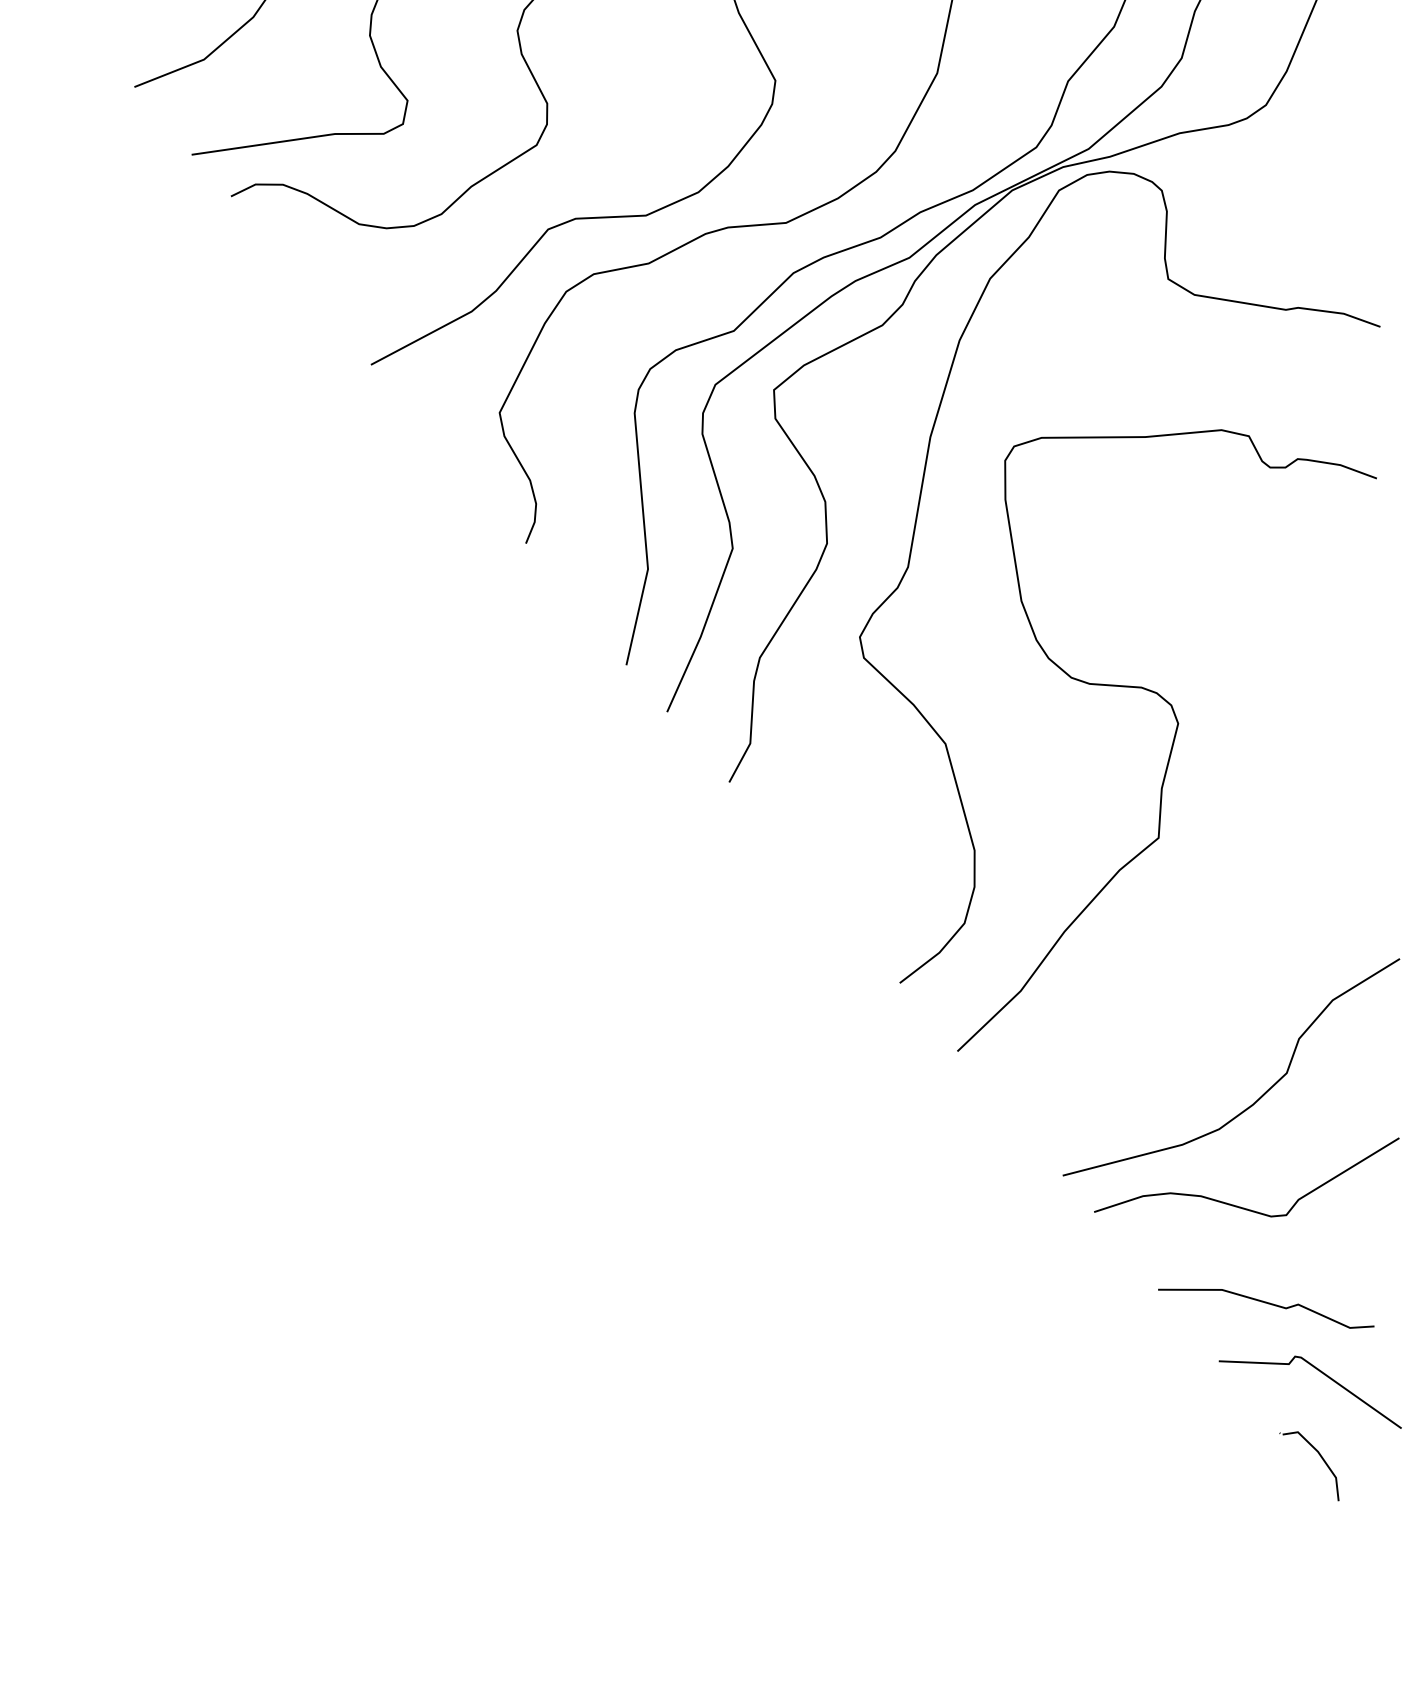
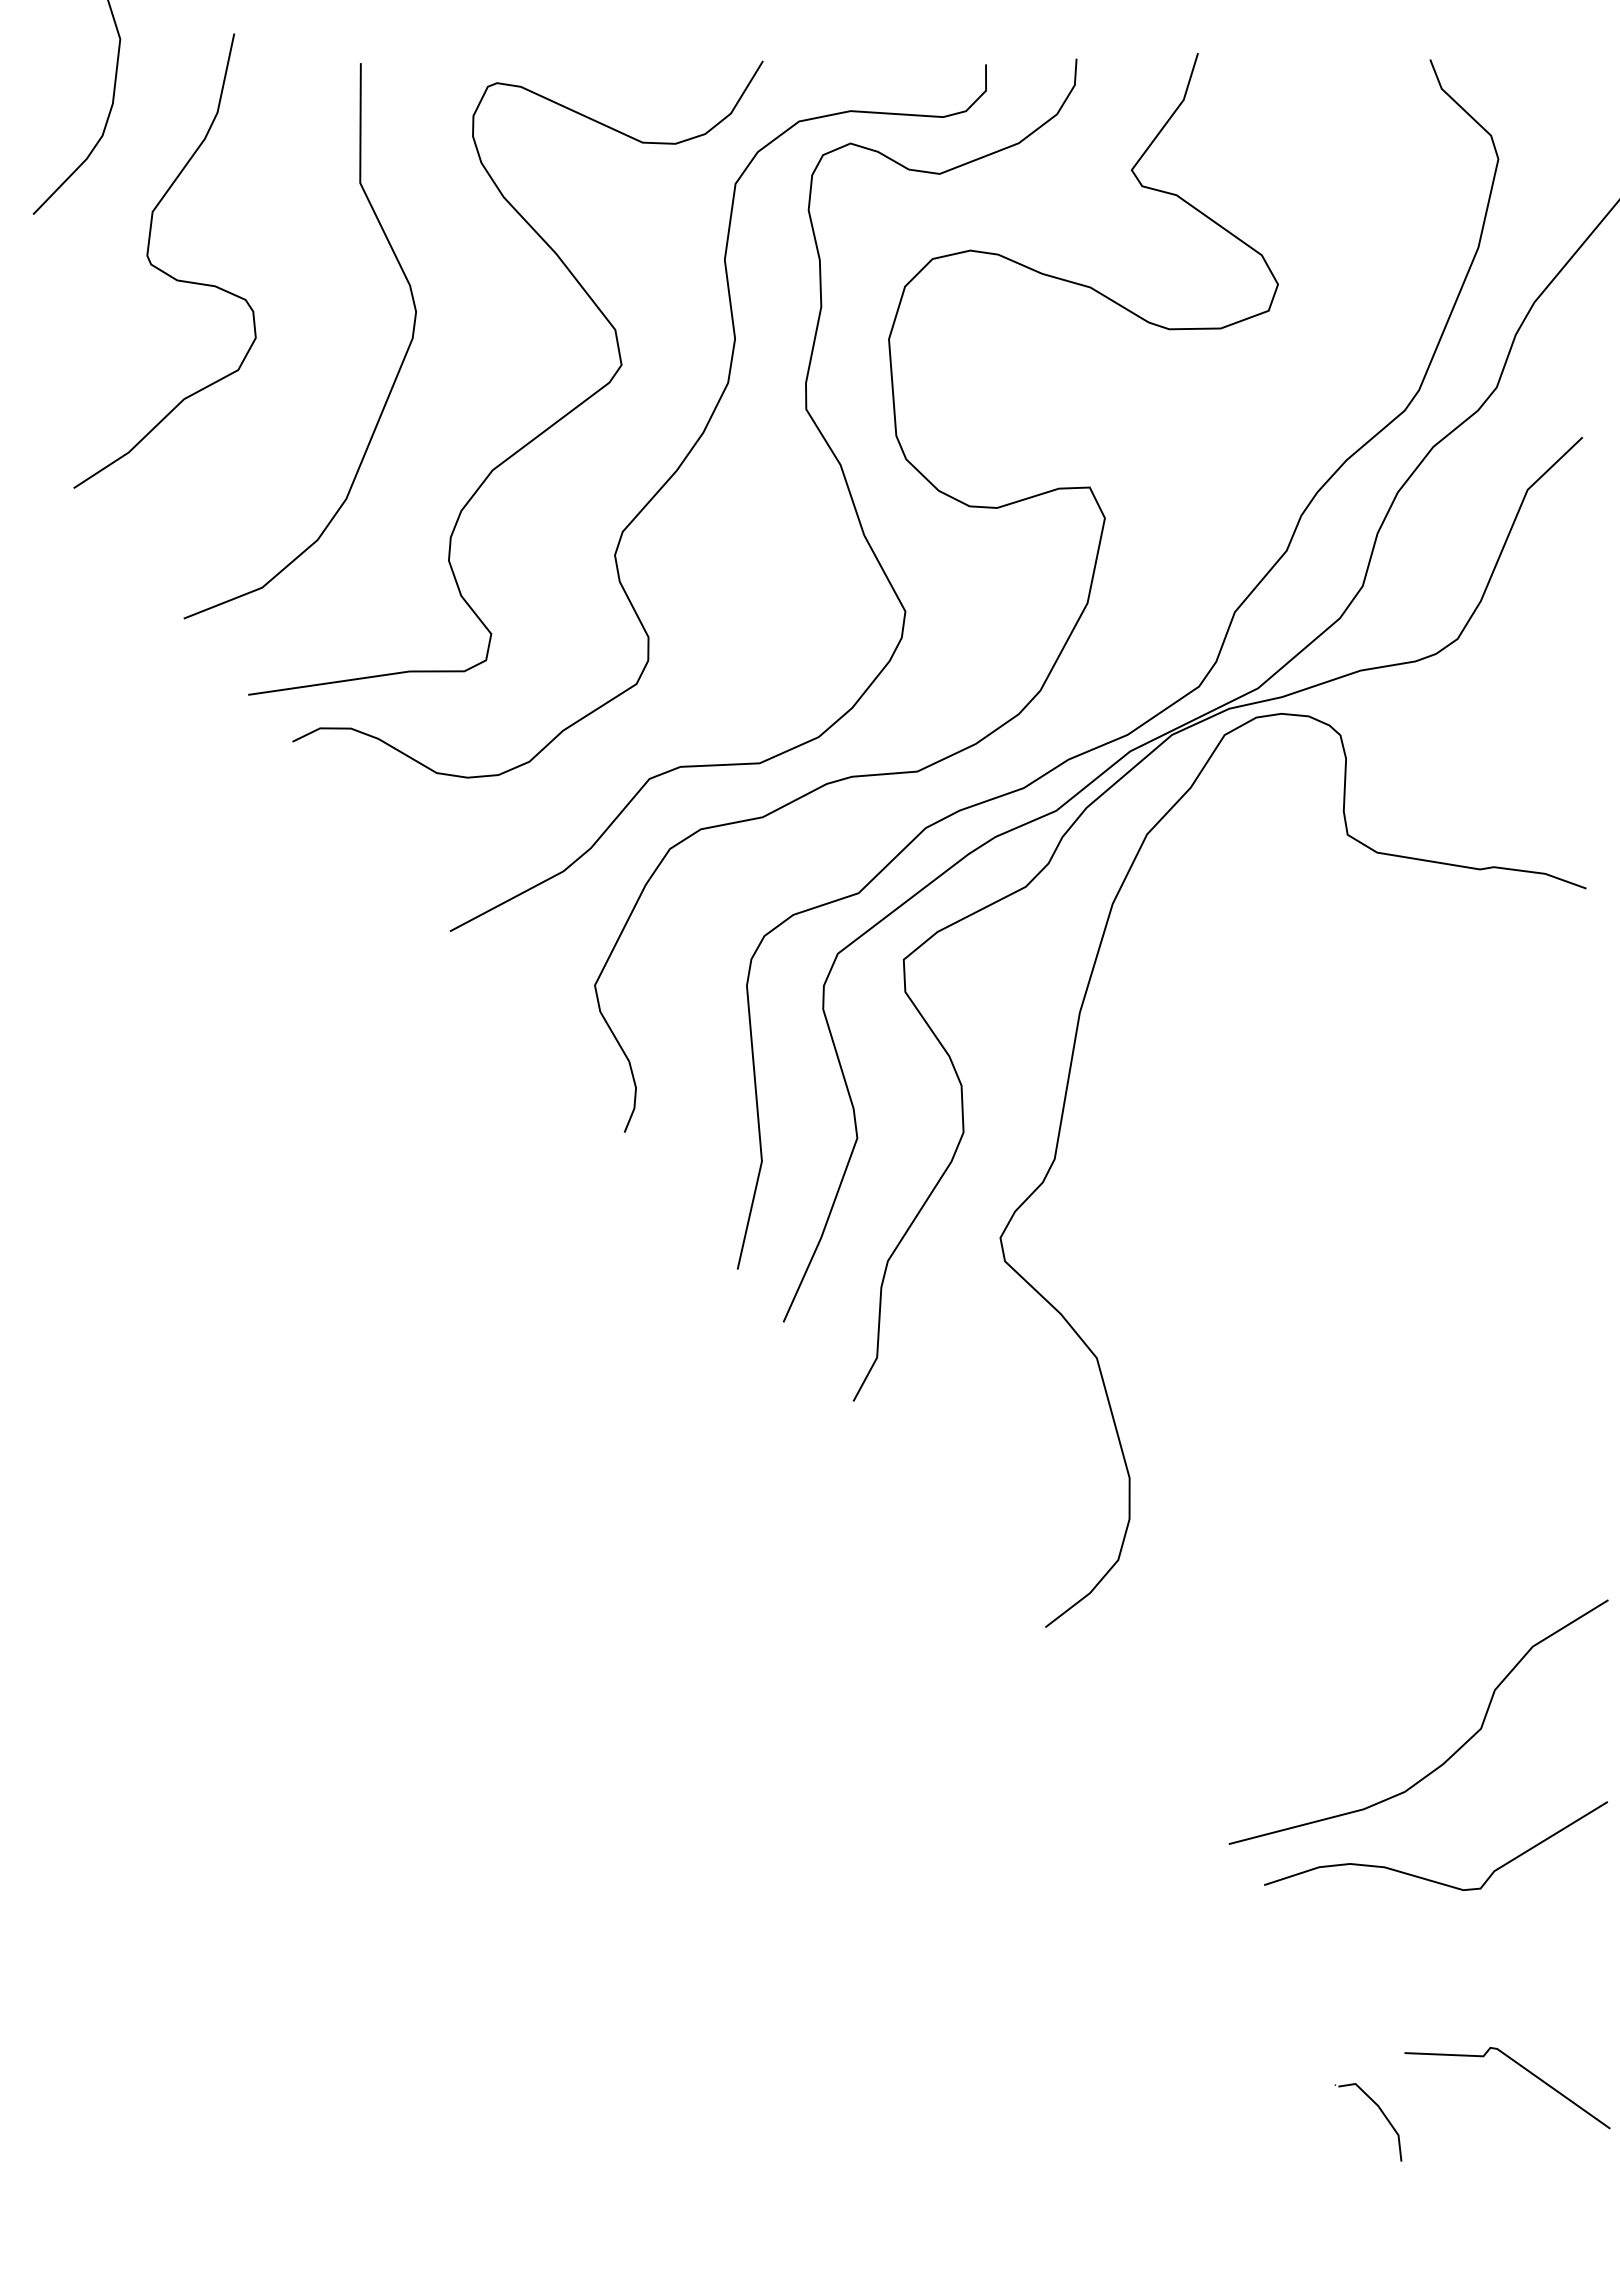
curve: (1172, 741) -> (1352, 1355), removed
curve: (1266, 1303) -> (1458, 1988), removed
part: (1320, 1456) -> (1380, 2111), moved

